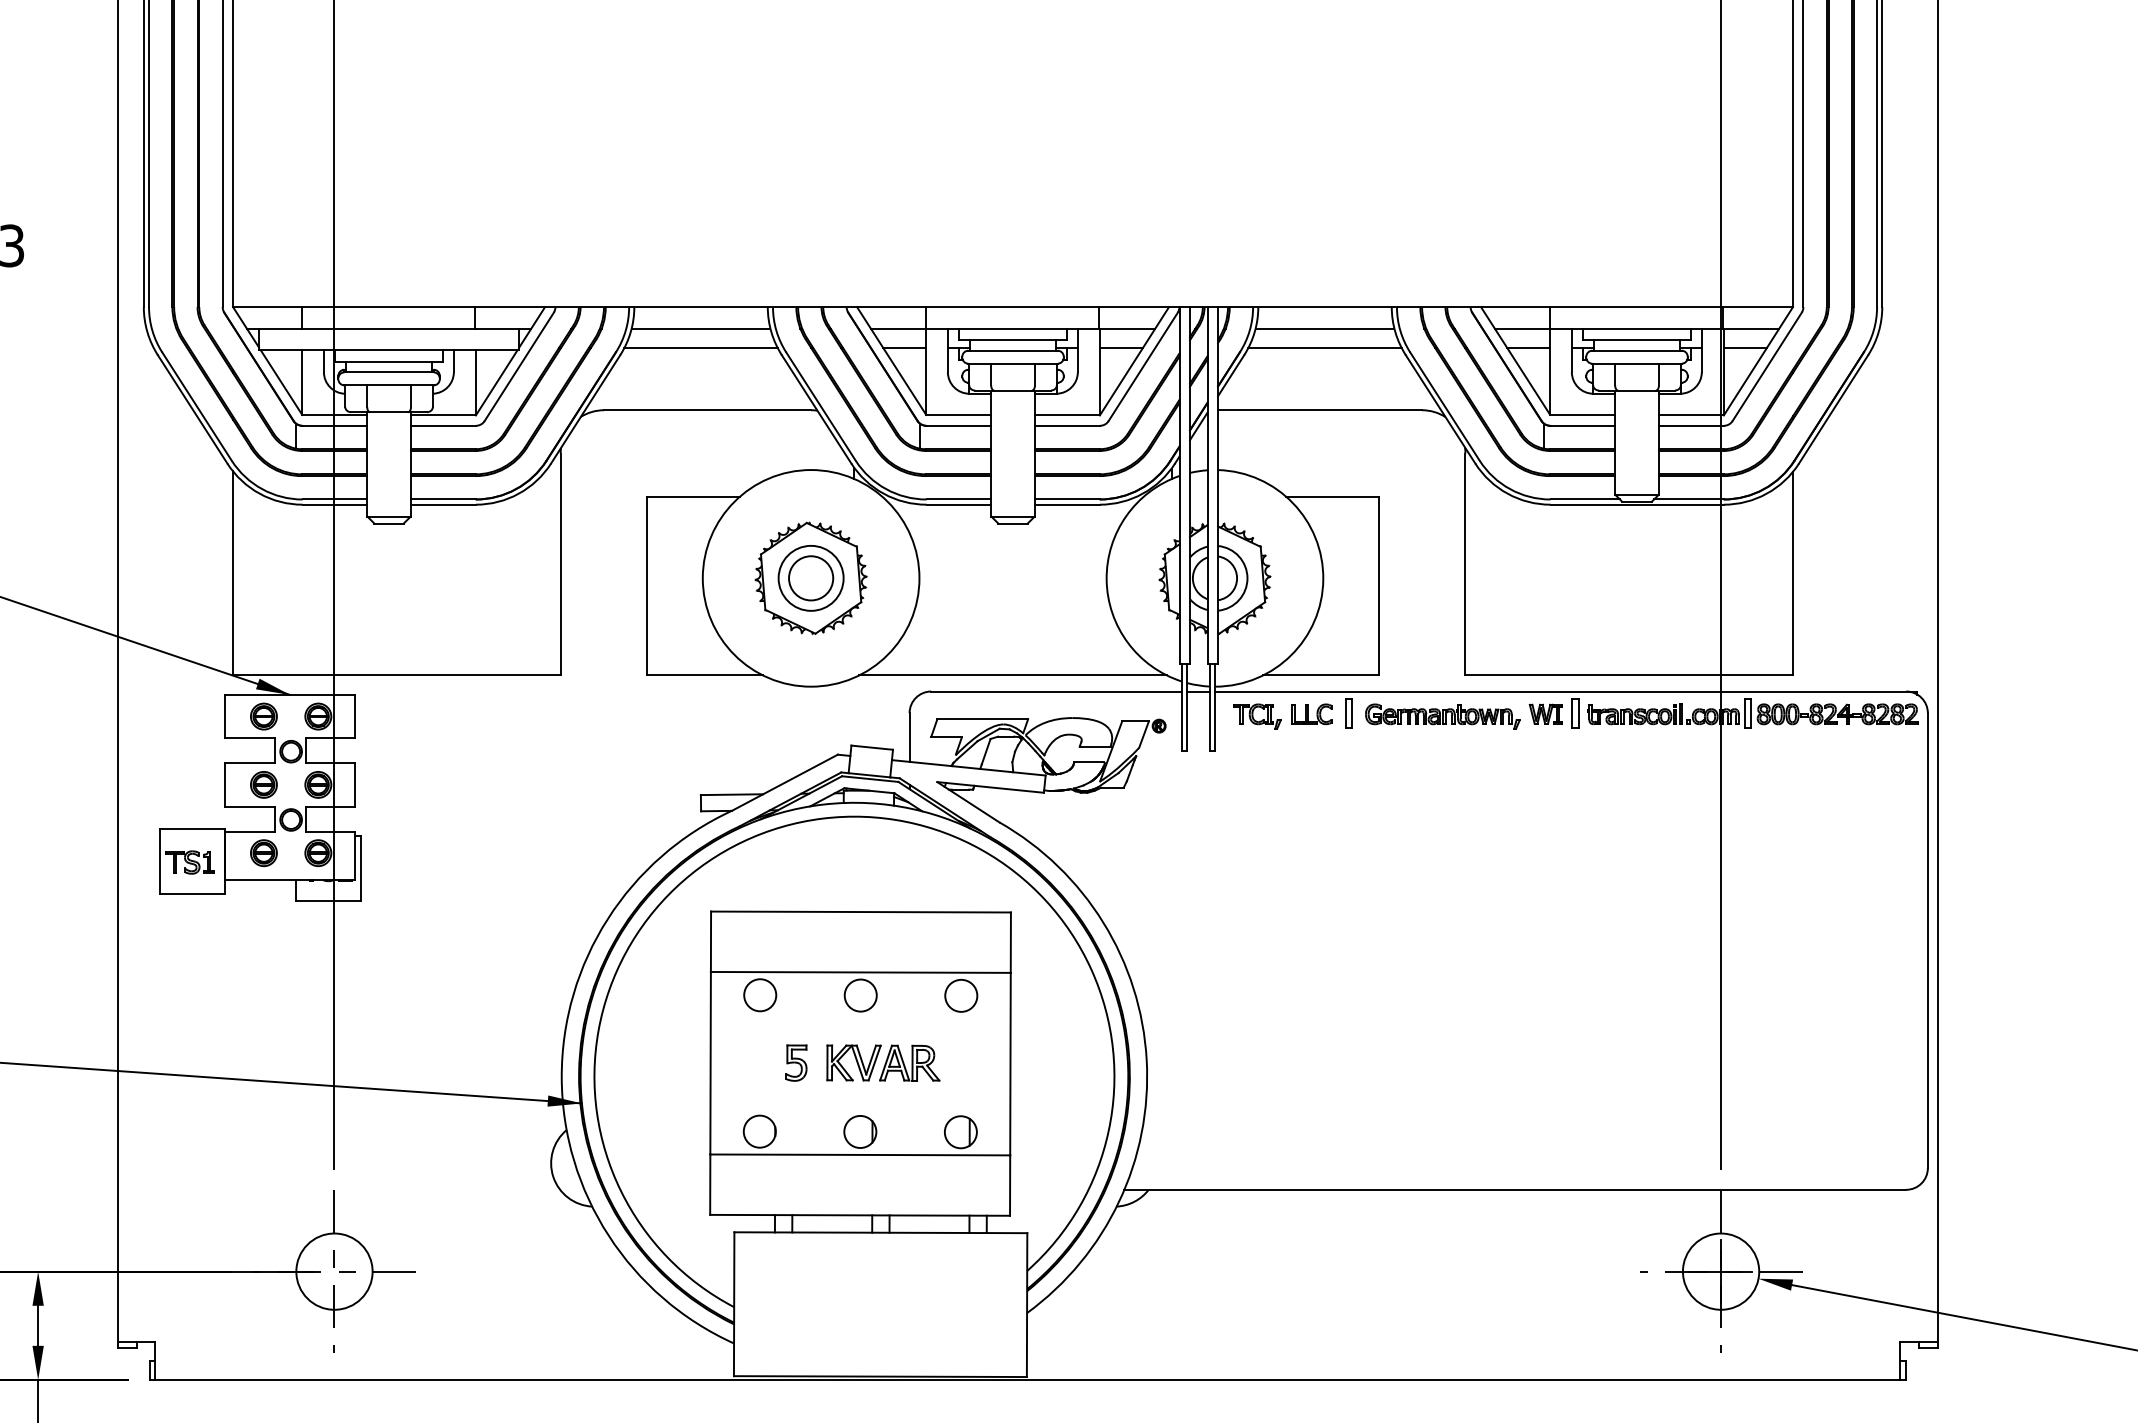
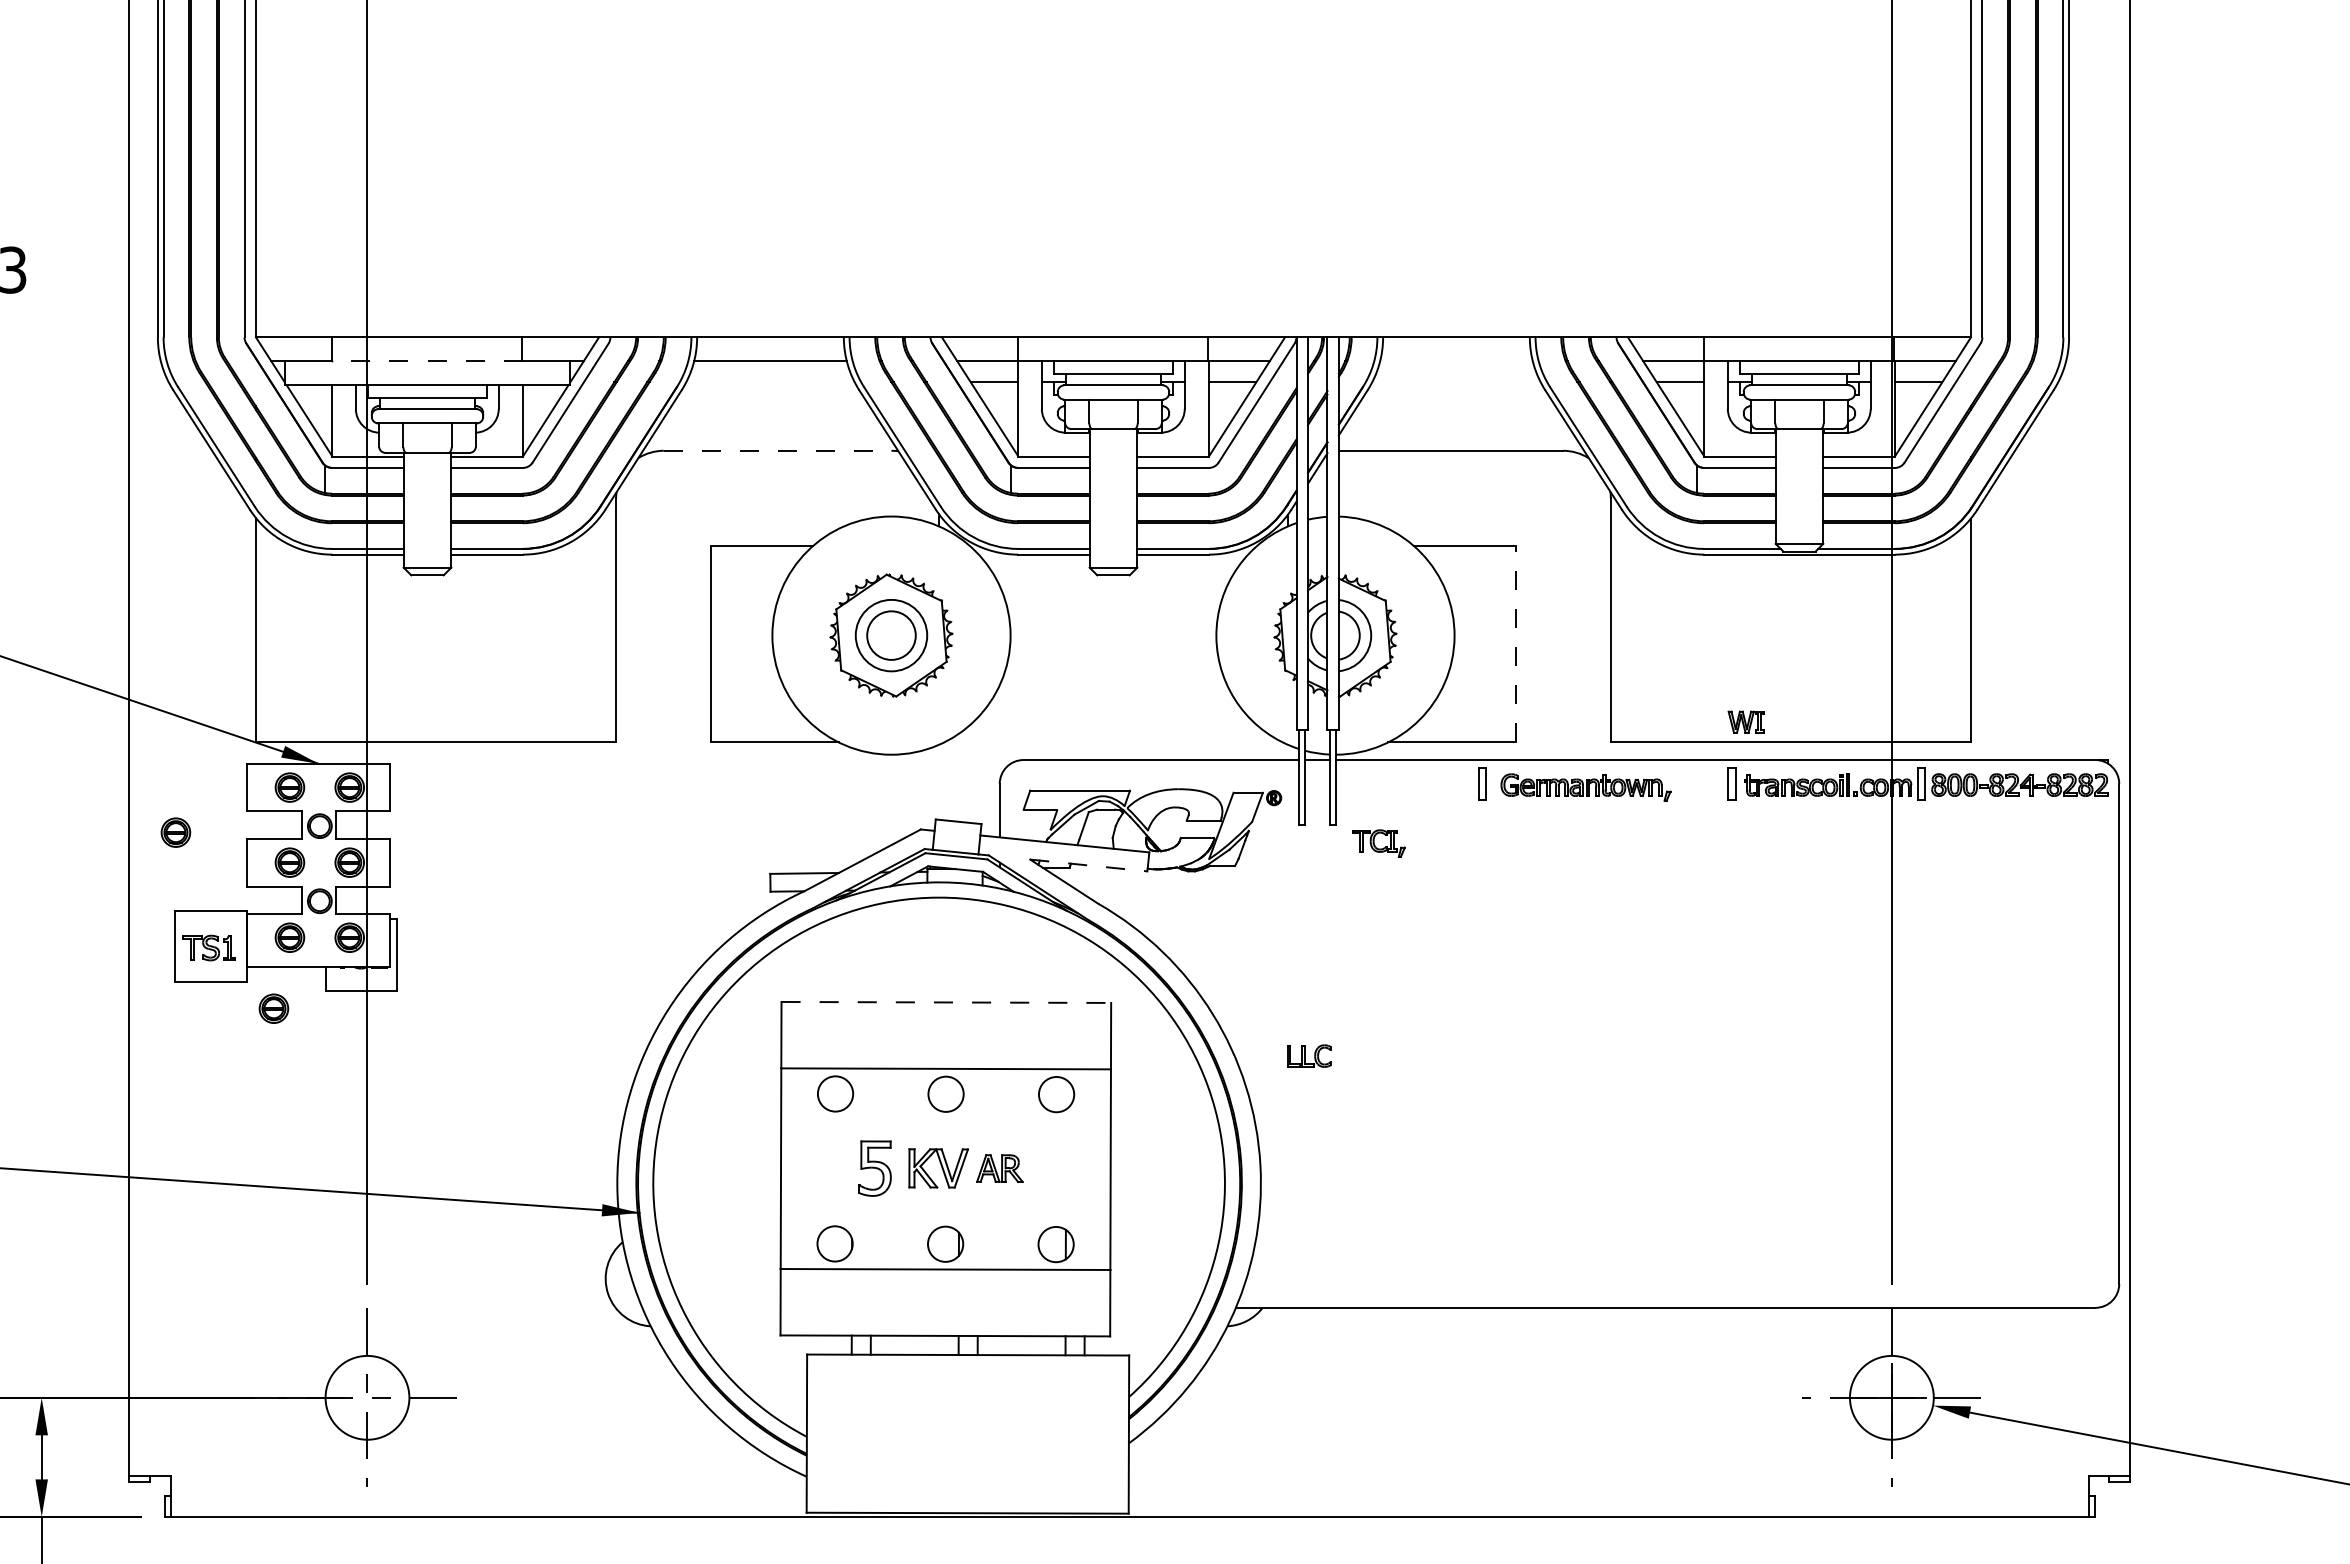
line: (389, 329) -> (427, 361), solid -> dashed
line: (1325, 329) -> (1456, 361), removed
line: (701, 348) -> (770, 382), removed
line: (1325, 348) -> (1456, 382), removed
line: (707, 409) -> (777, 450), solid -> dashed
line: (1378, 585) -> (1515, 643), solid -> dashed
line: (1013, 675) -> (1113, 742), removed
part: (1312, 713) -> (1309, 1055), moved
part: (1545, 713) -> (1745, 721), moved
part: (1256, 716) -> (1378, 843), moved
part: (159, 757) -> (175, 832), added
line: (990, 787) -> (1088, 865), solid -> dashed
line: (861, 912) -> (946, 1002), solid -> dashed
part: (248, 917) -> (273, 1008), added
part: (796, 1063) -> (875, 1168), size x1.4
part: (909, 1063) -> (999, 1168), size x0.7

